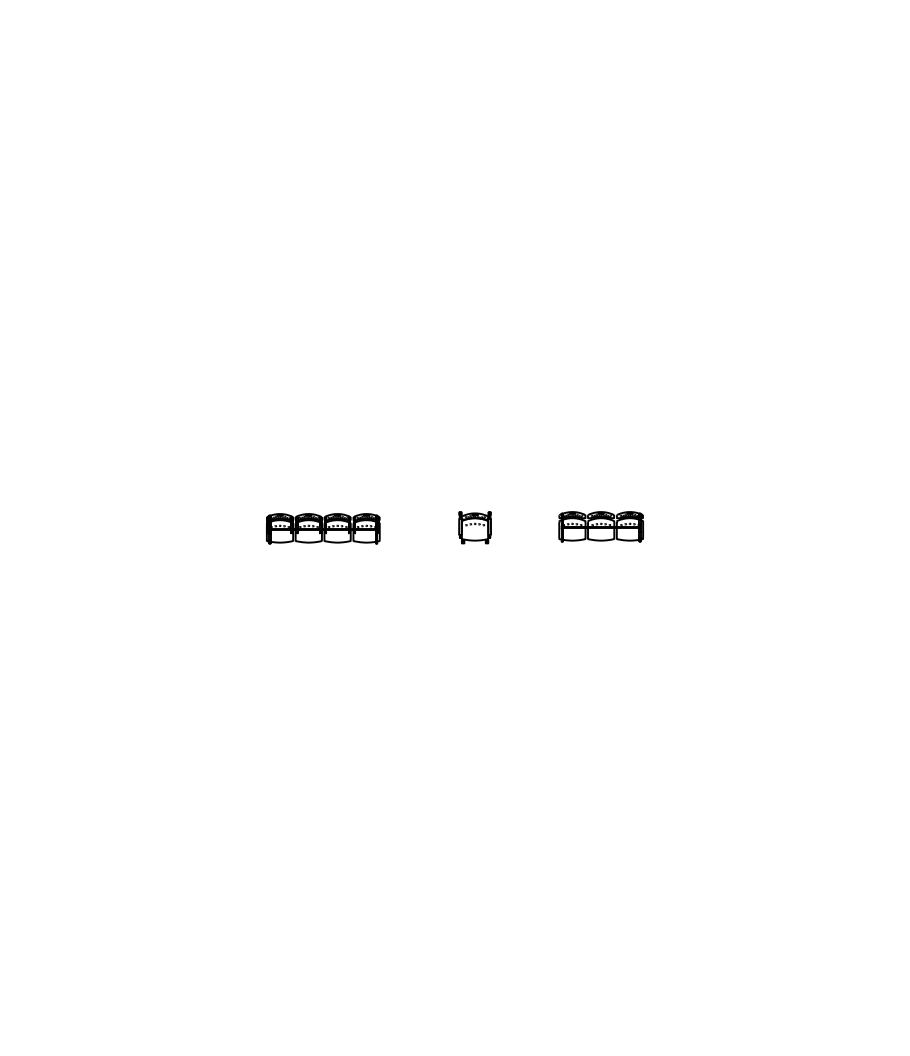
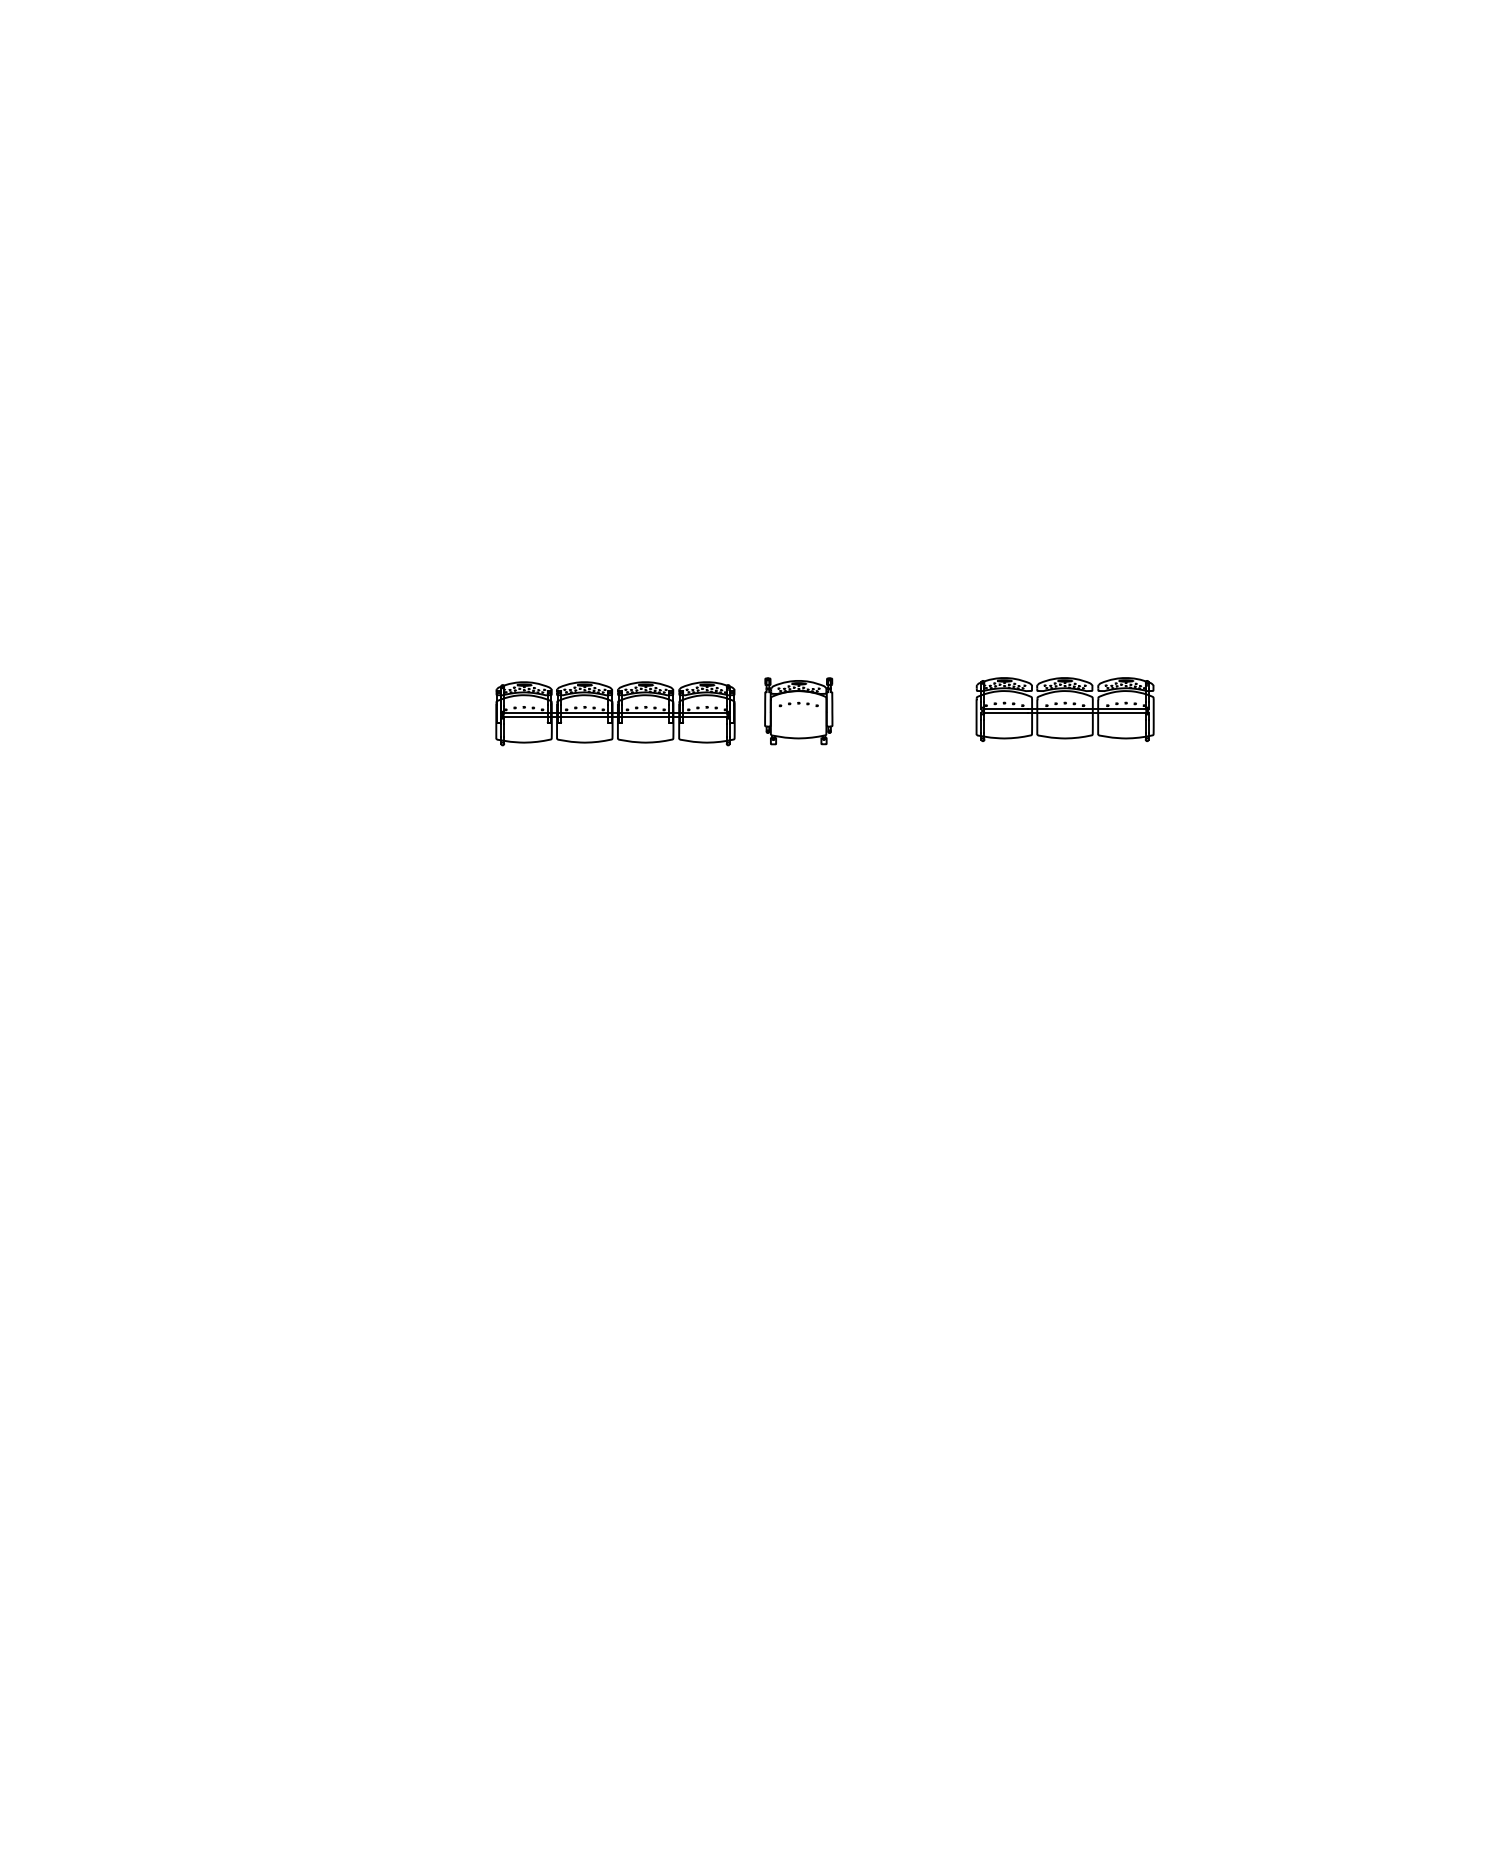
part: (323, 528) -> (615, 712), moved

